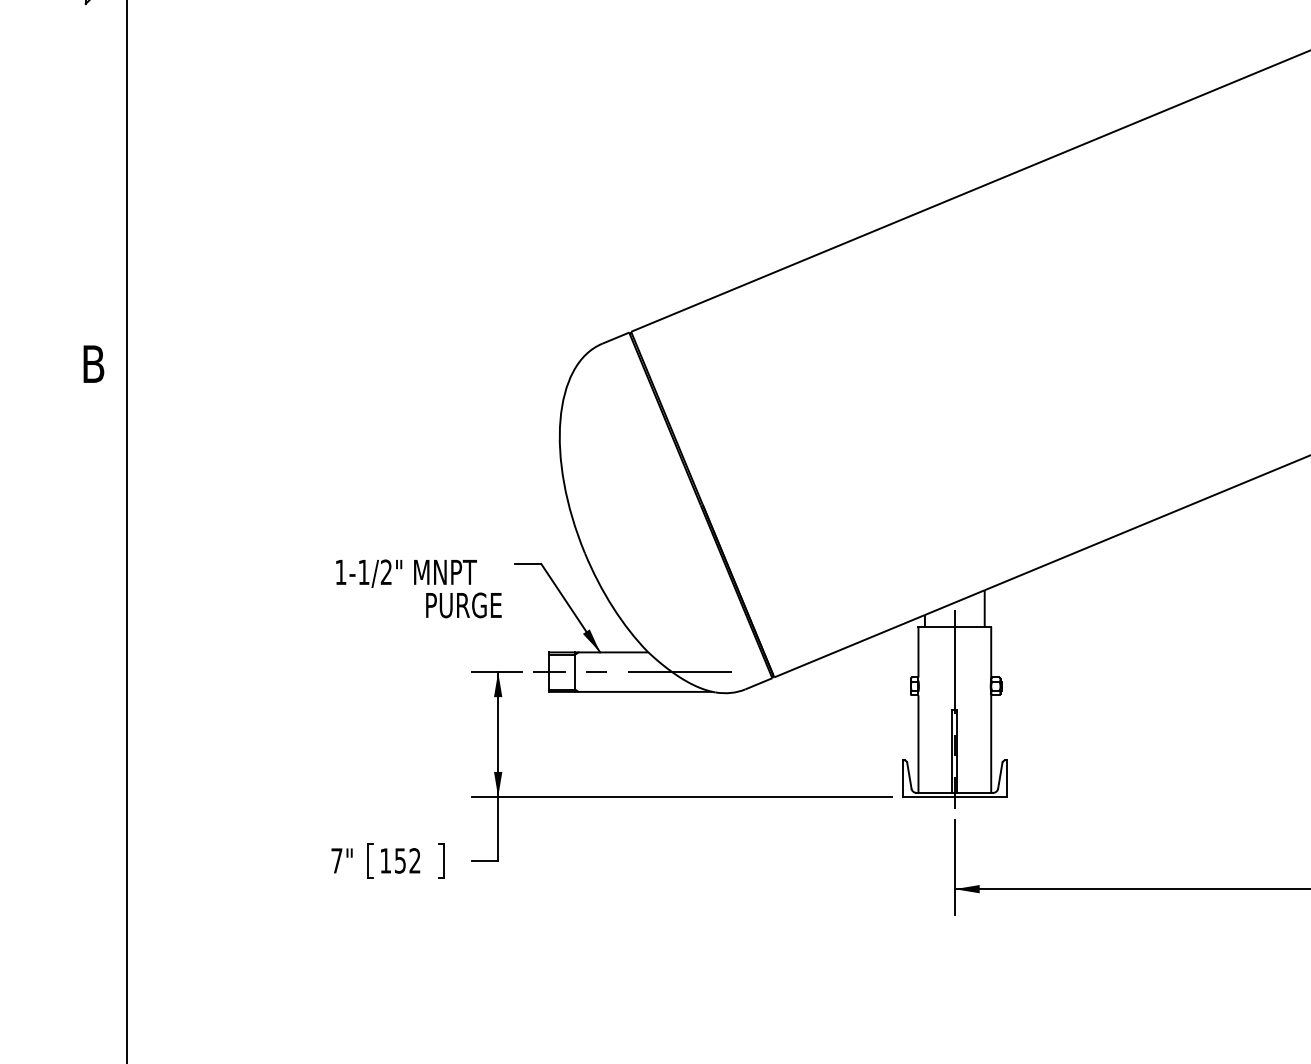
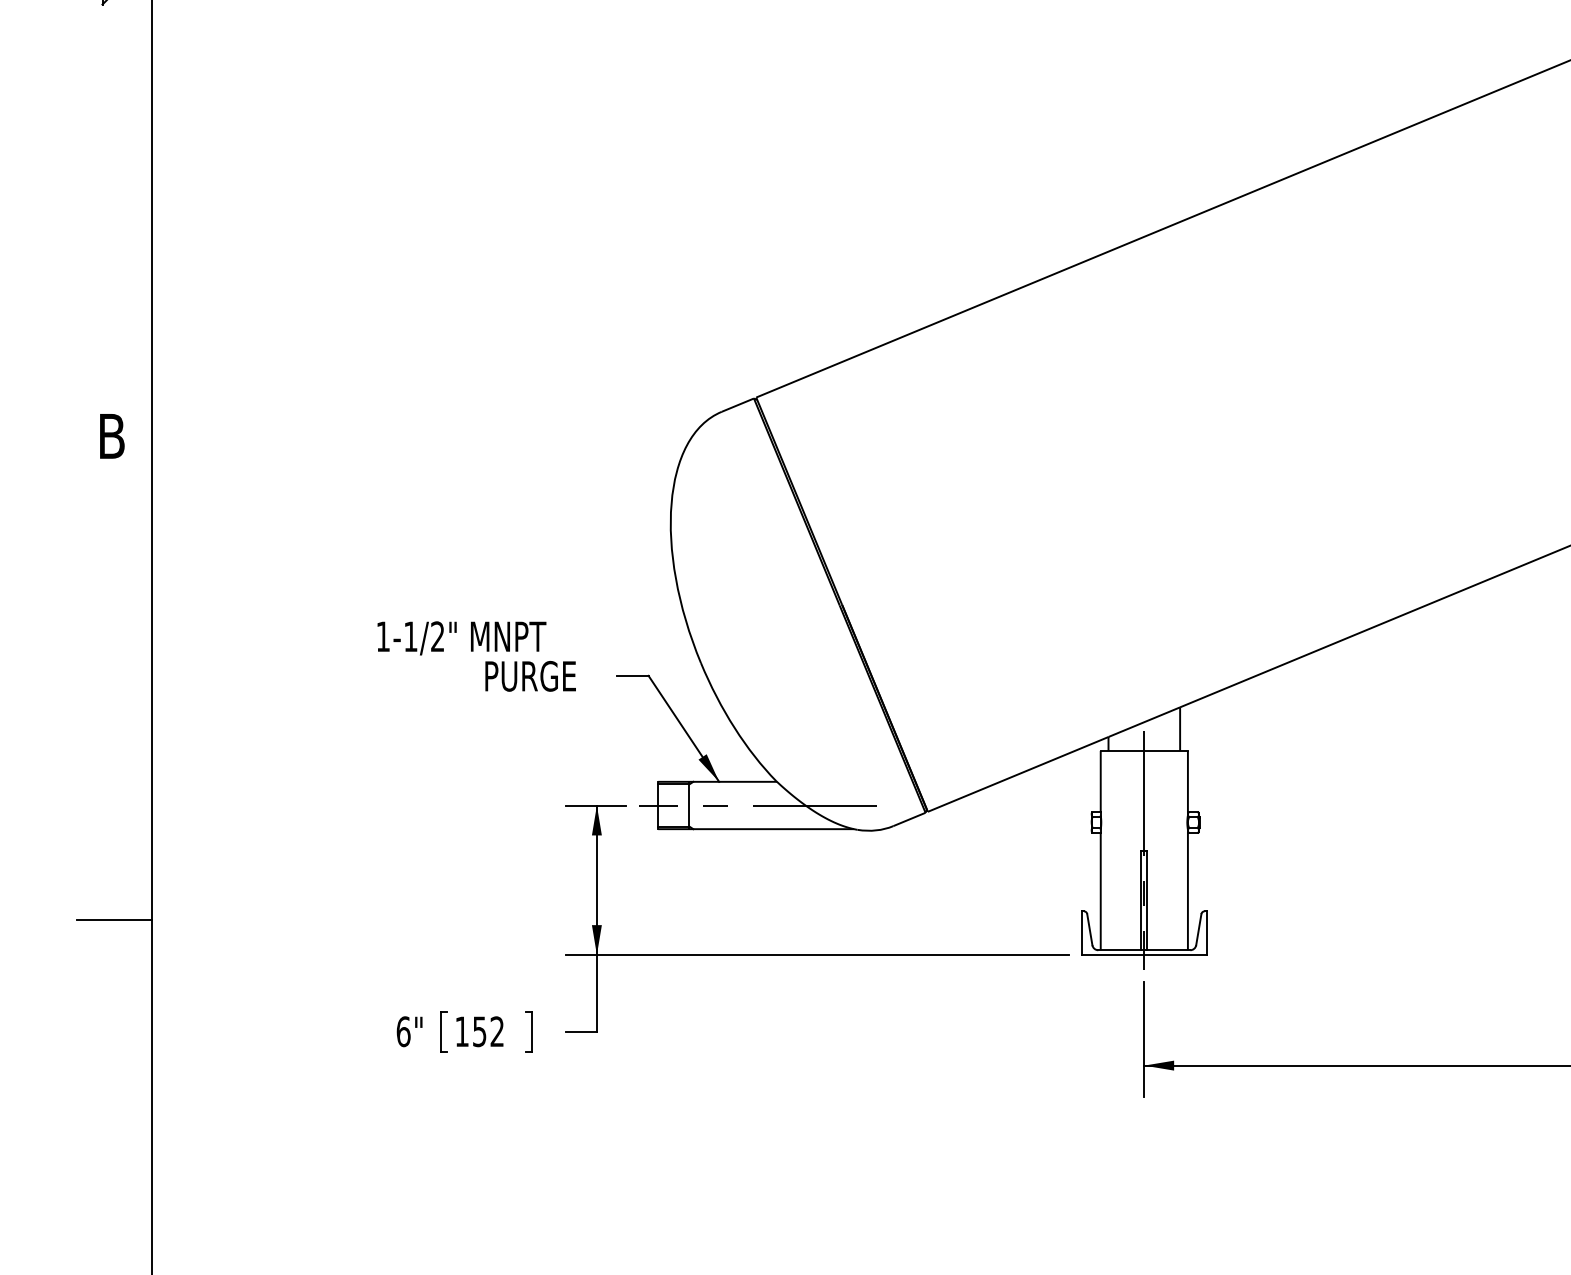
text: (418, 588) -> (476, 656), moved
line: (95, 767) -> (114, 919), added
text: (336, 860) -> (403, 1031), 7" -> 6"

